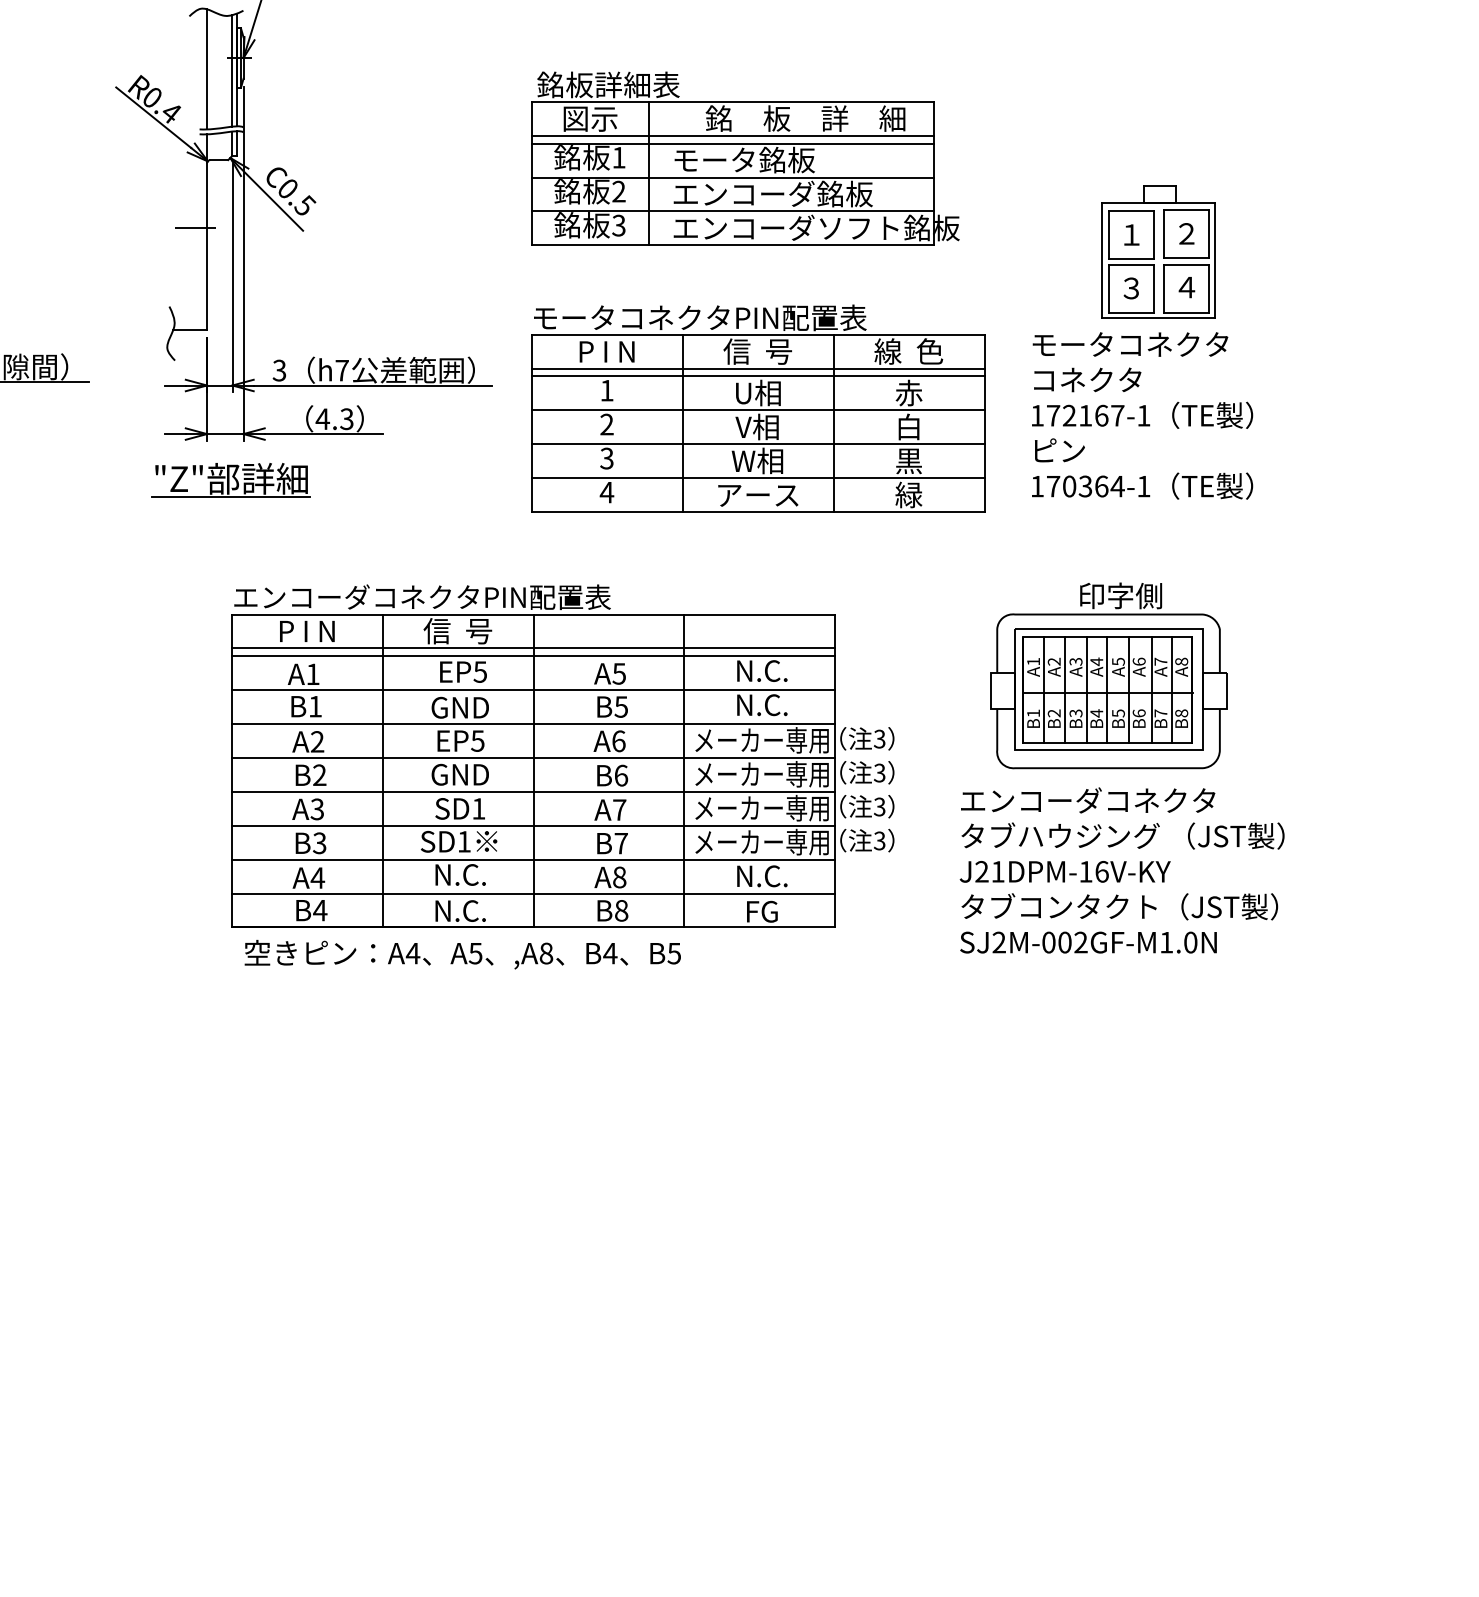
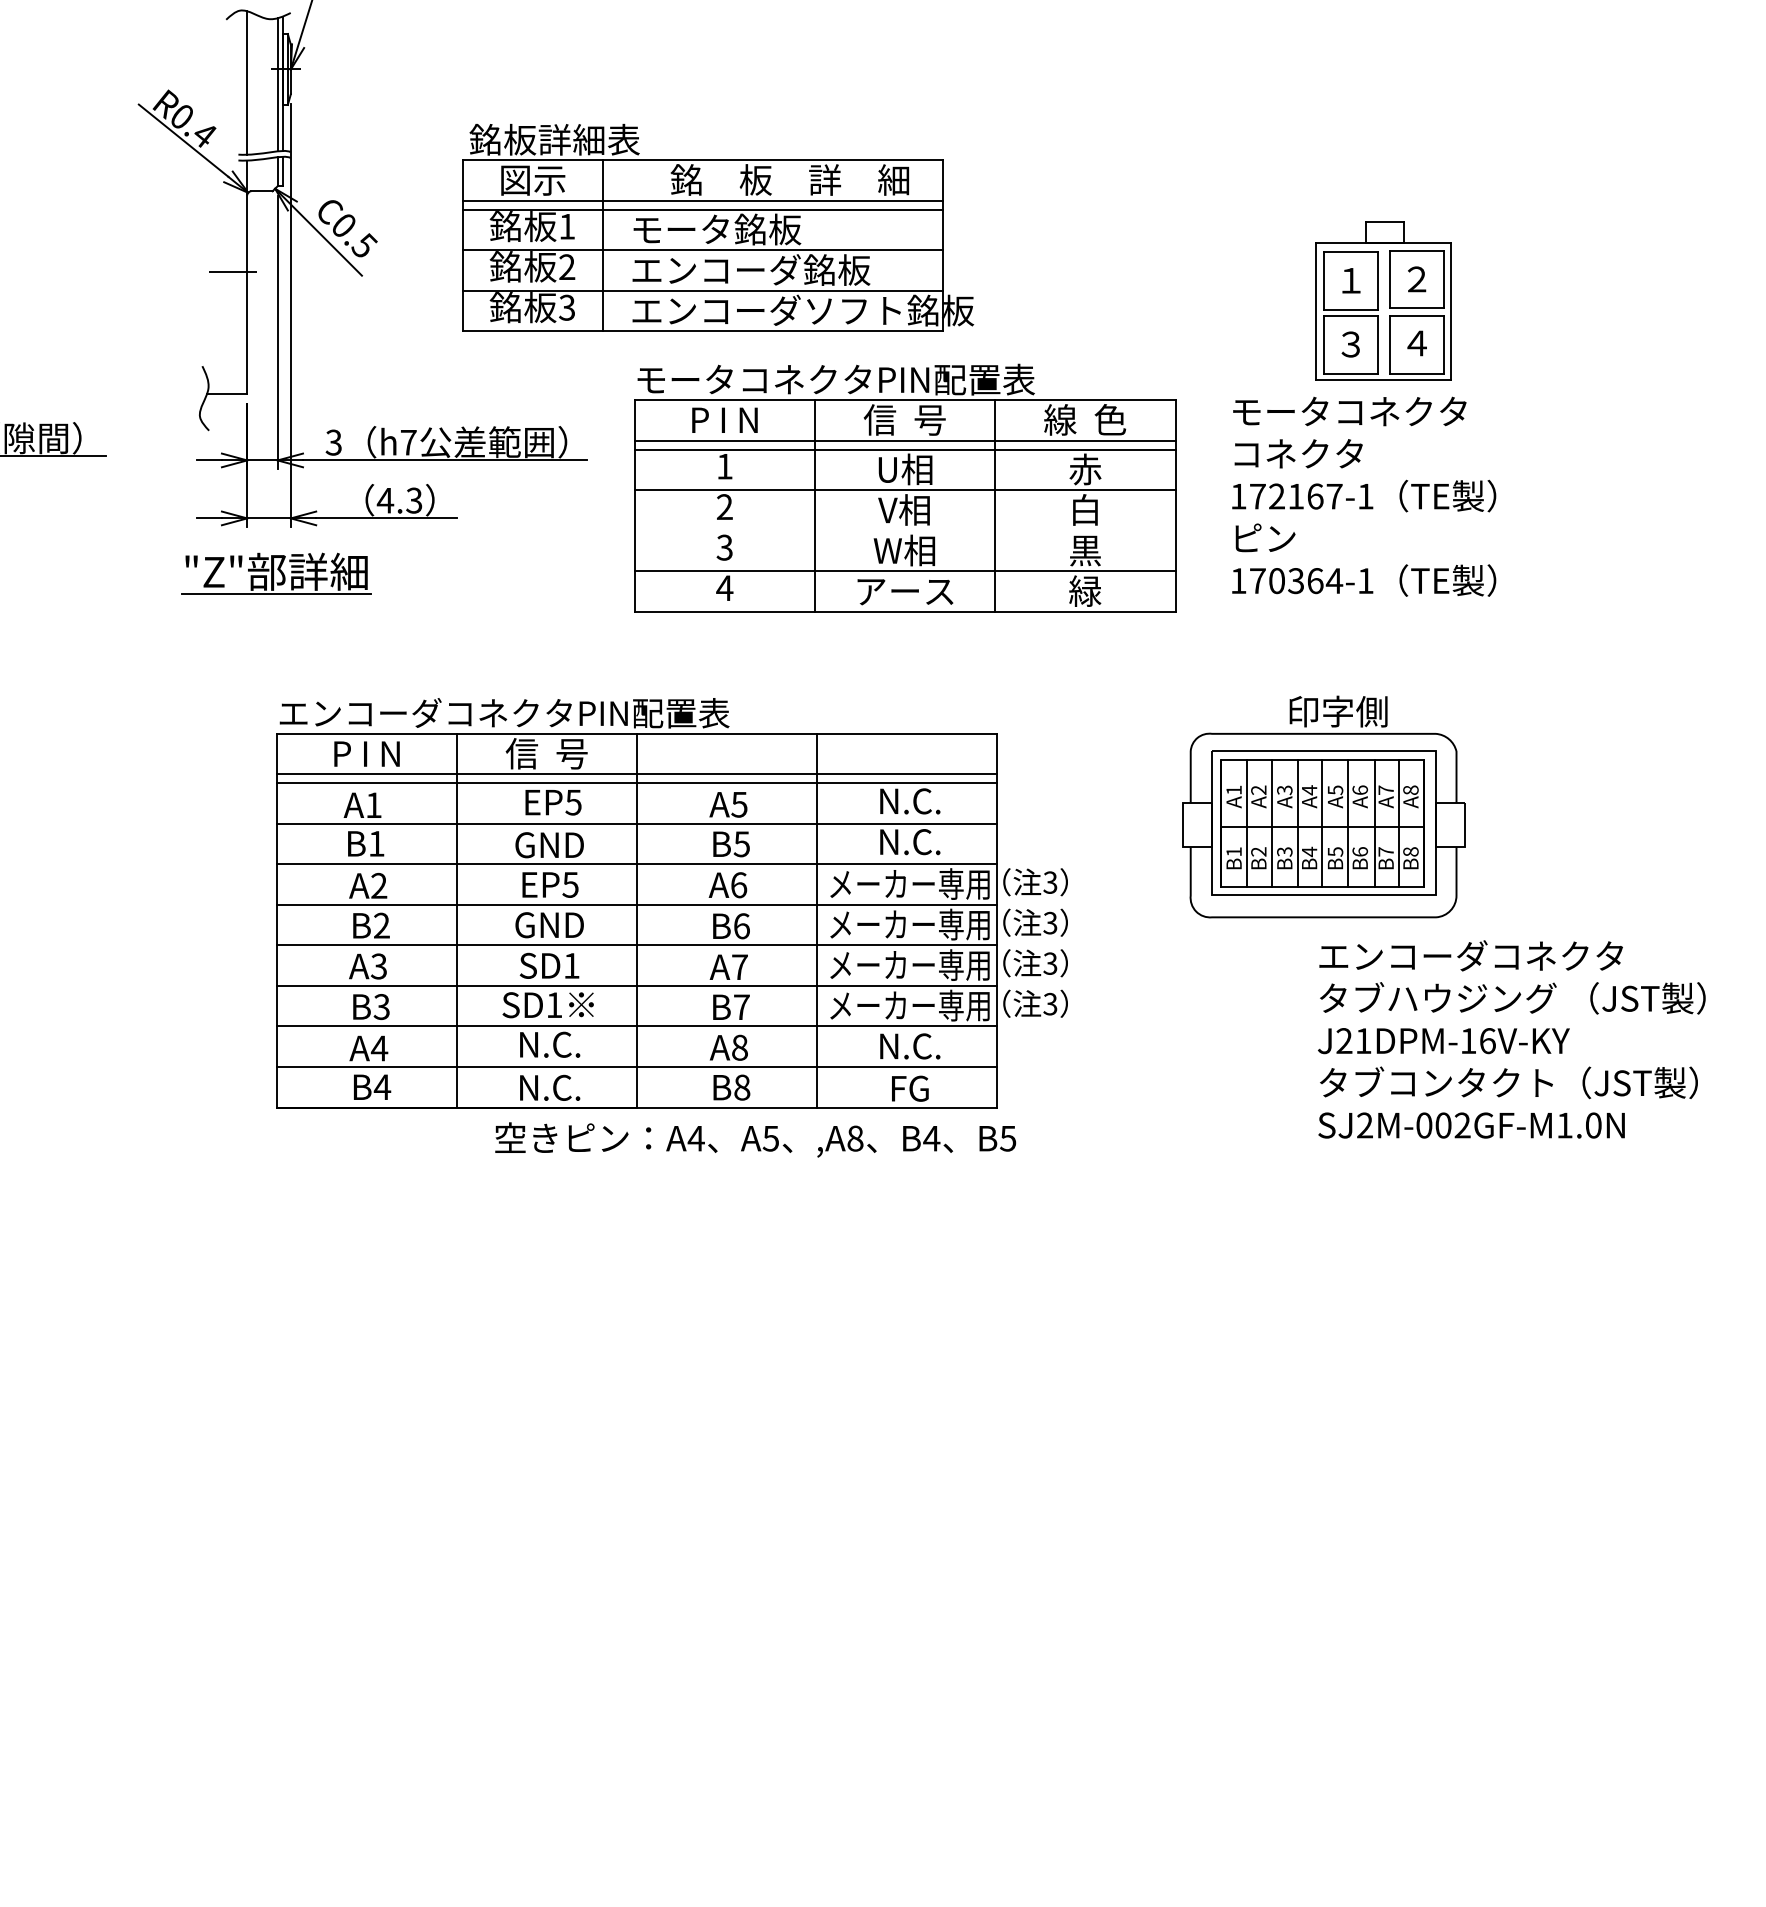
part: (745, 158) -> (718, 227), moved
line: (757, 444) -> (904, 530), removed
text: (1121, 870) -> (1510, 1039), moved
text: (462, 954) -> (755, 1139), moved

